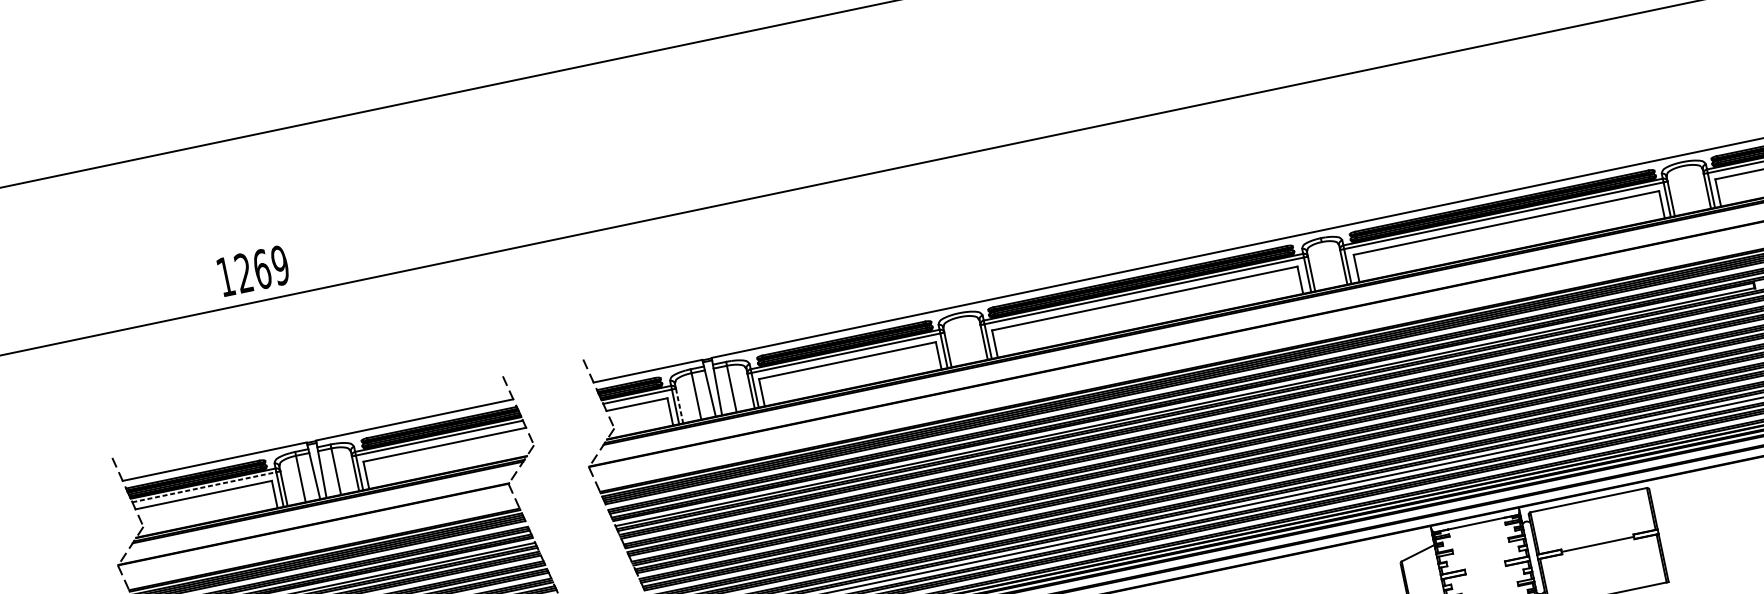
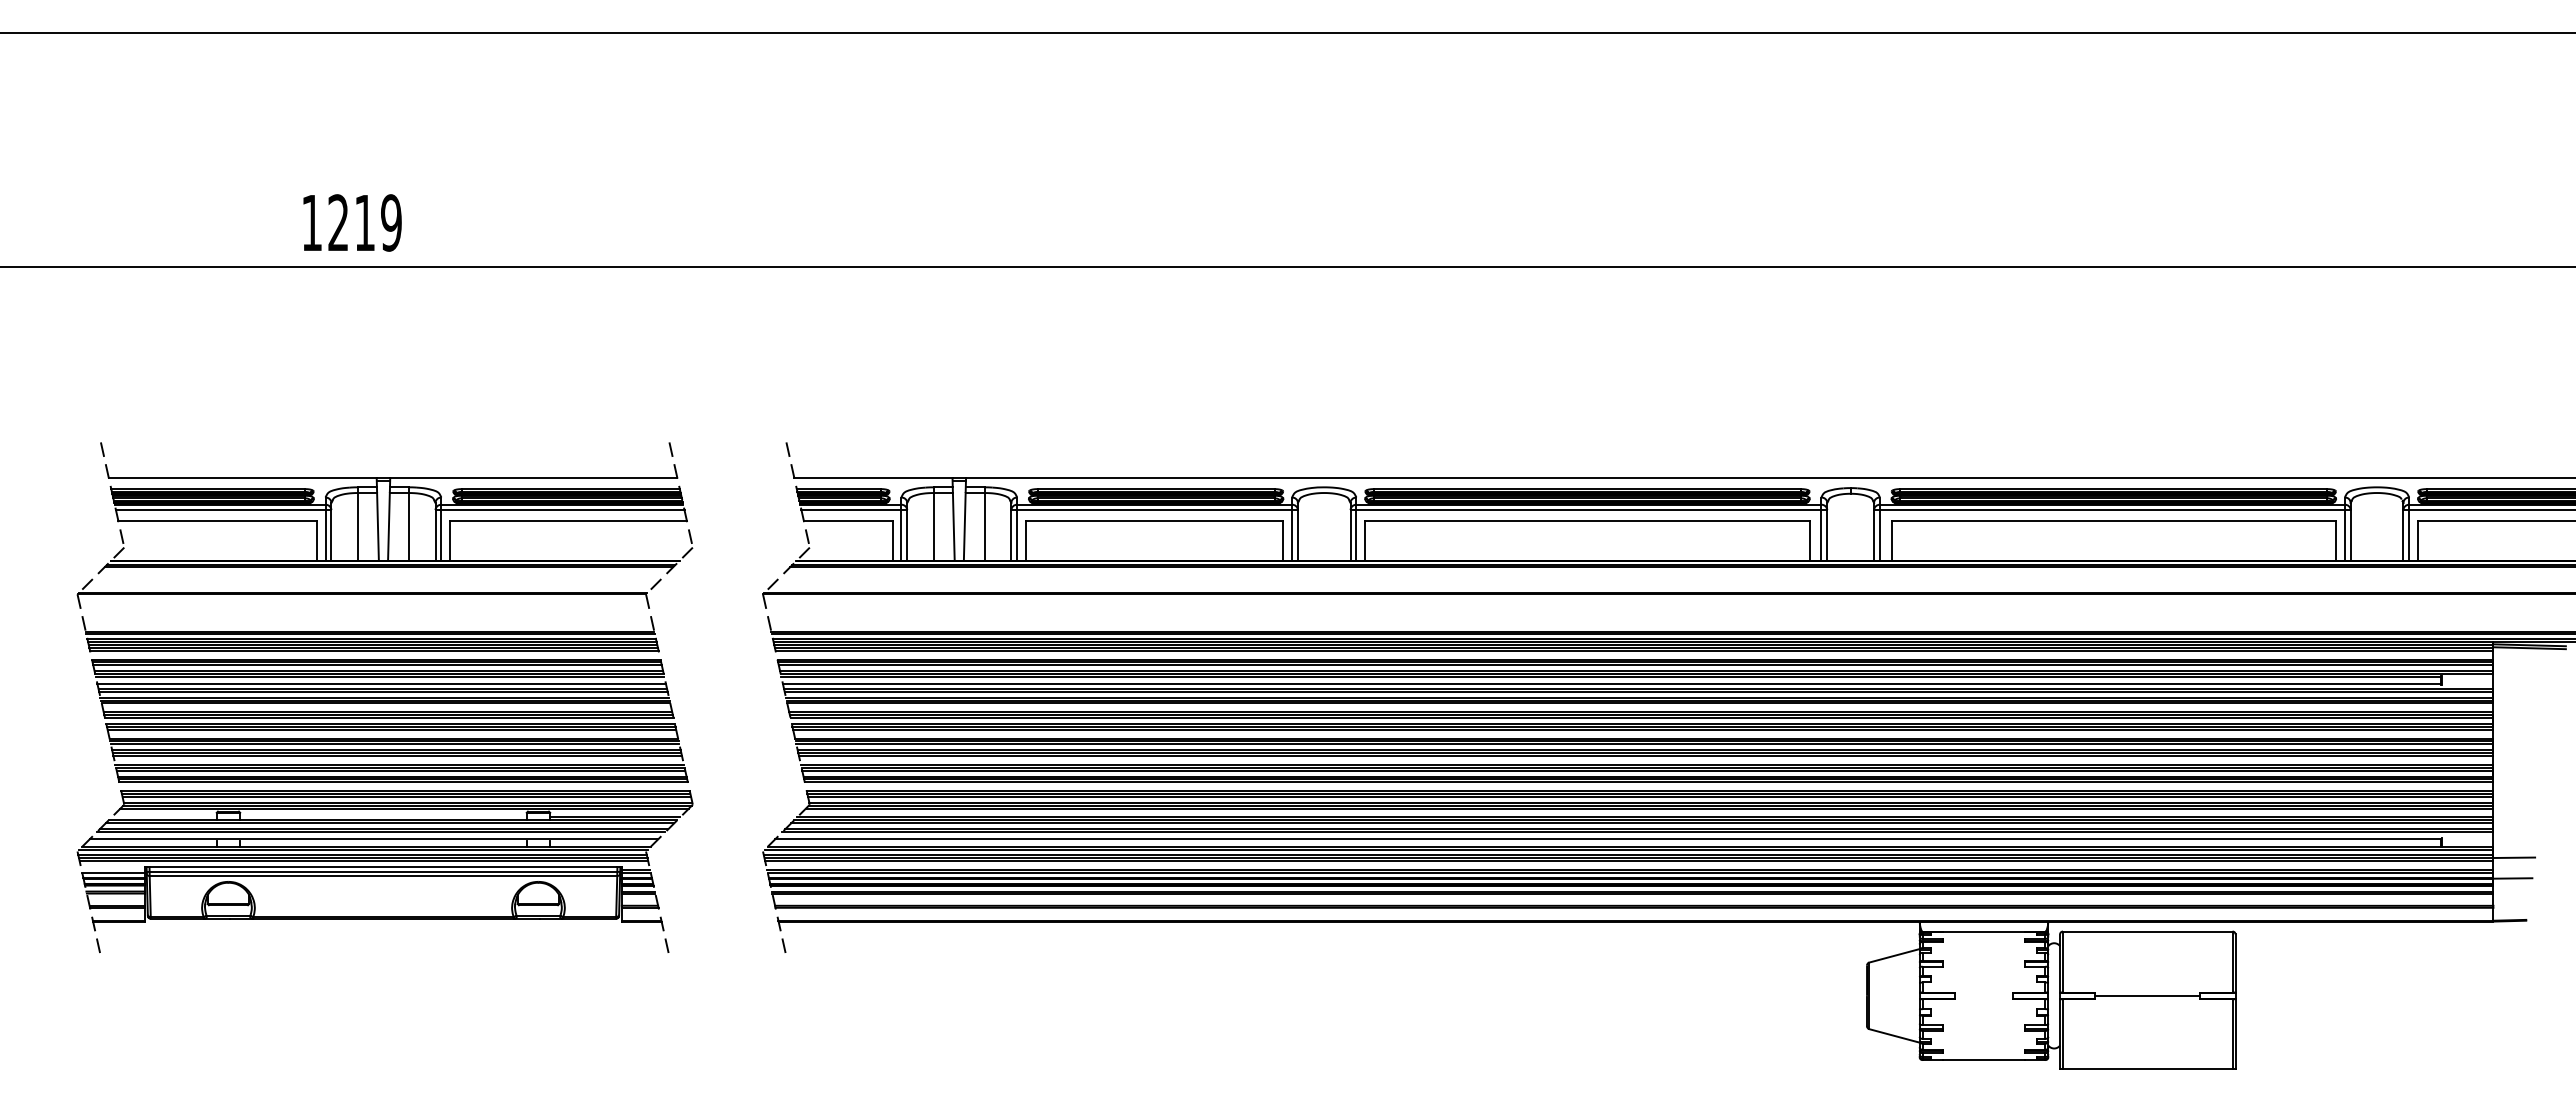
text: (261, 269) -> (364, 222), 1269 -> 1219
line: (679, 406) -> (907, 535), dashed -> solid
line: (204, 487) -> (220, 510), dashed -> solid

